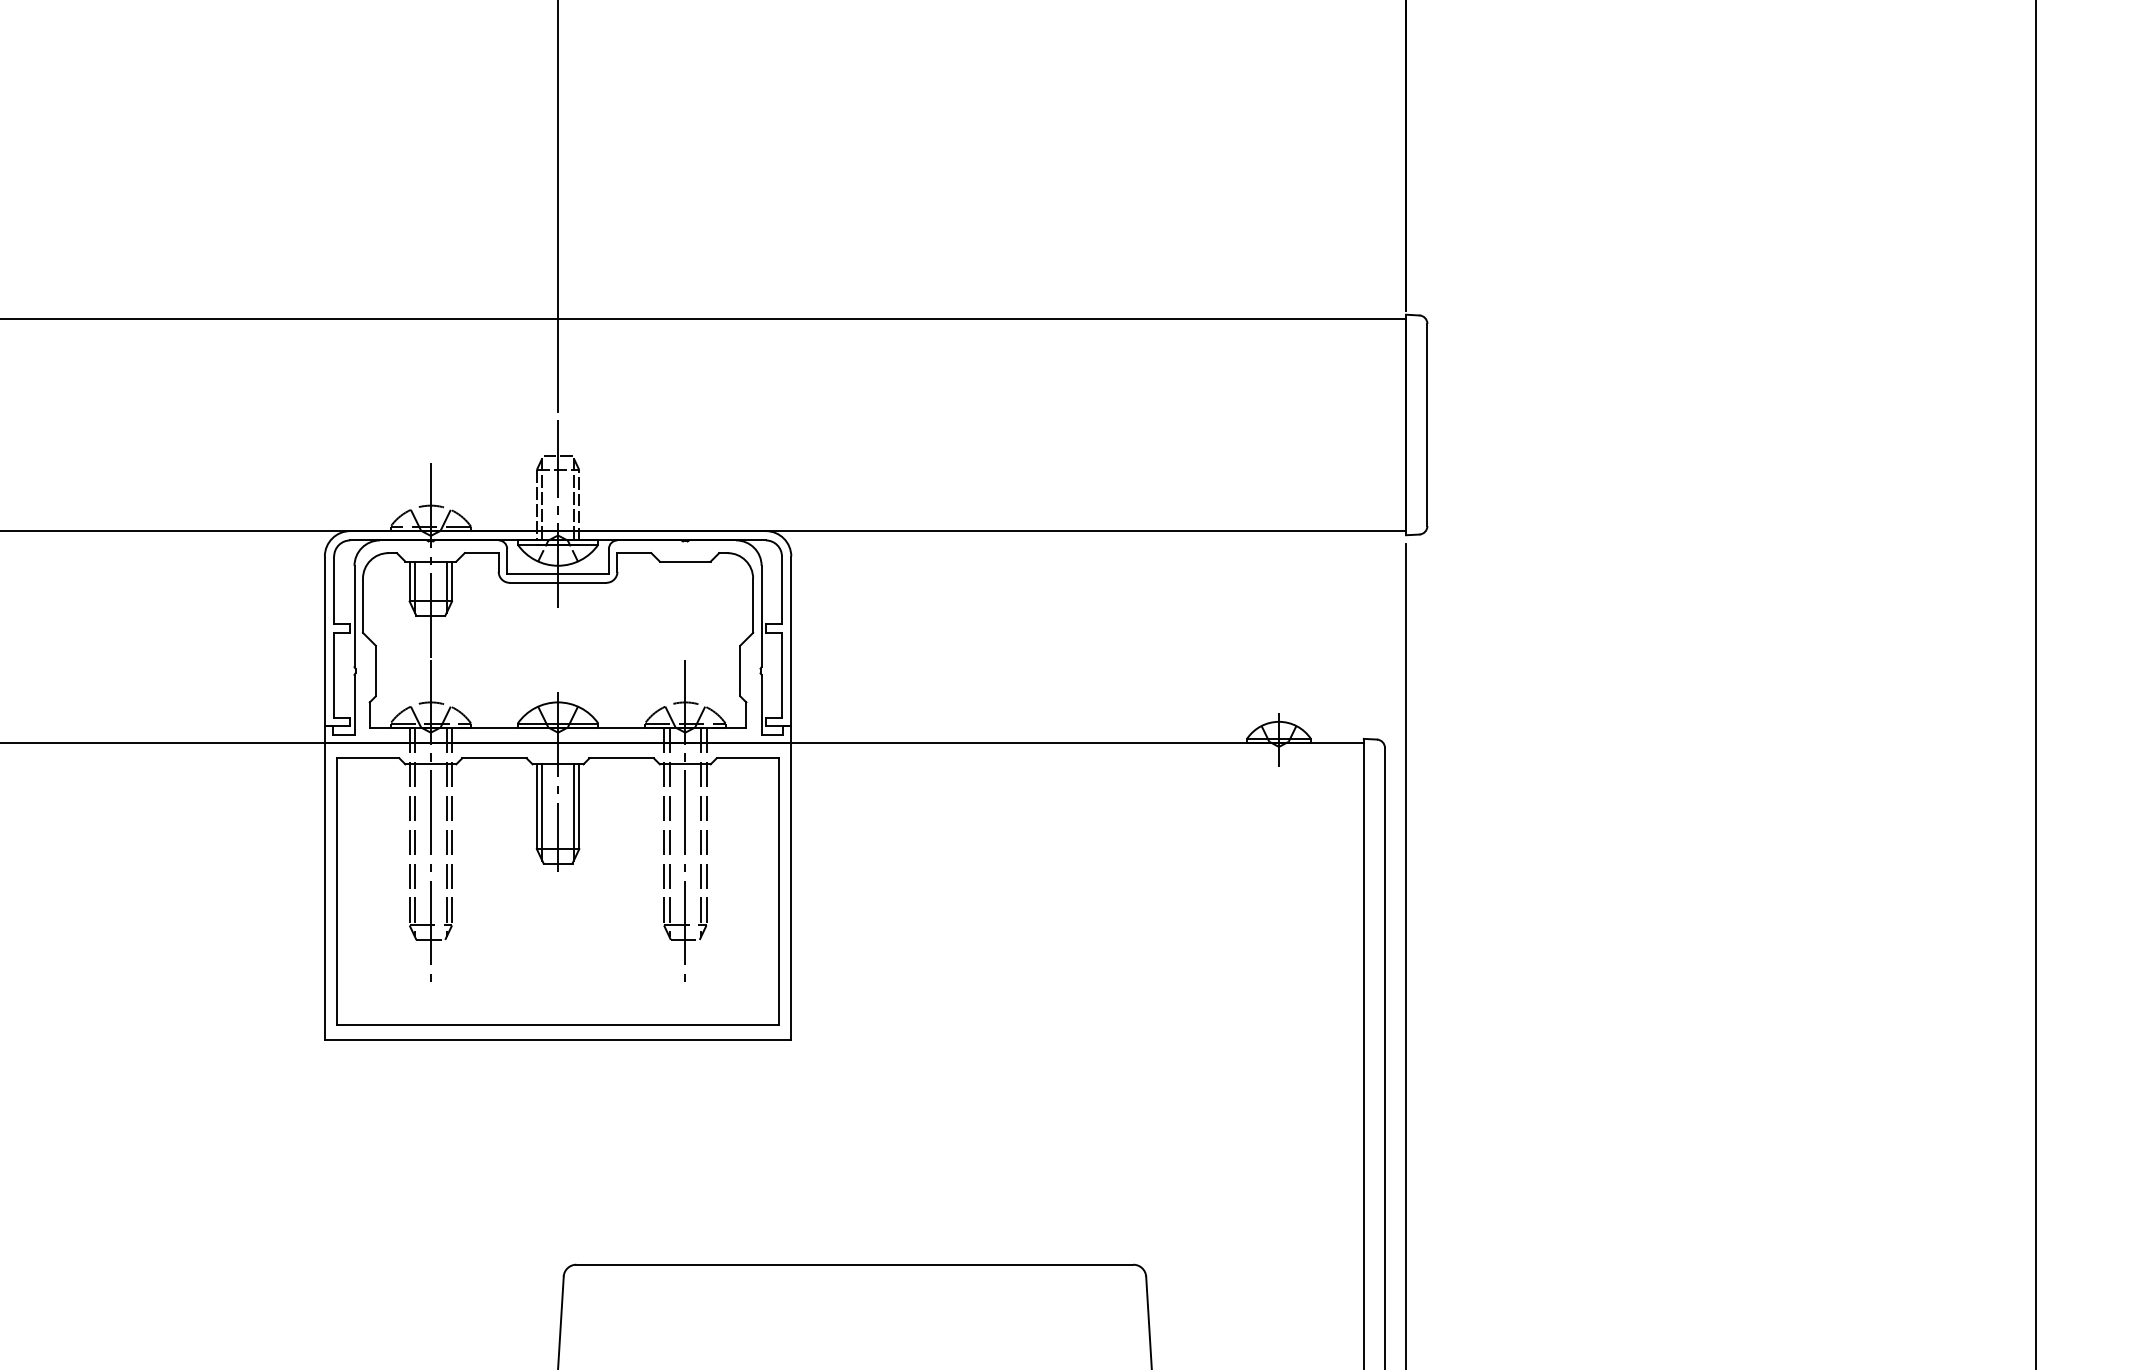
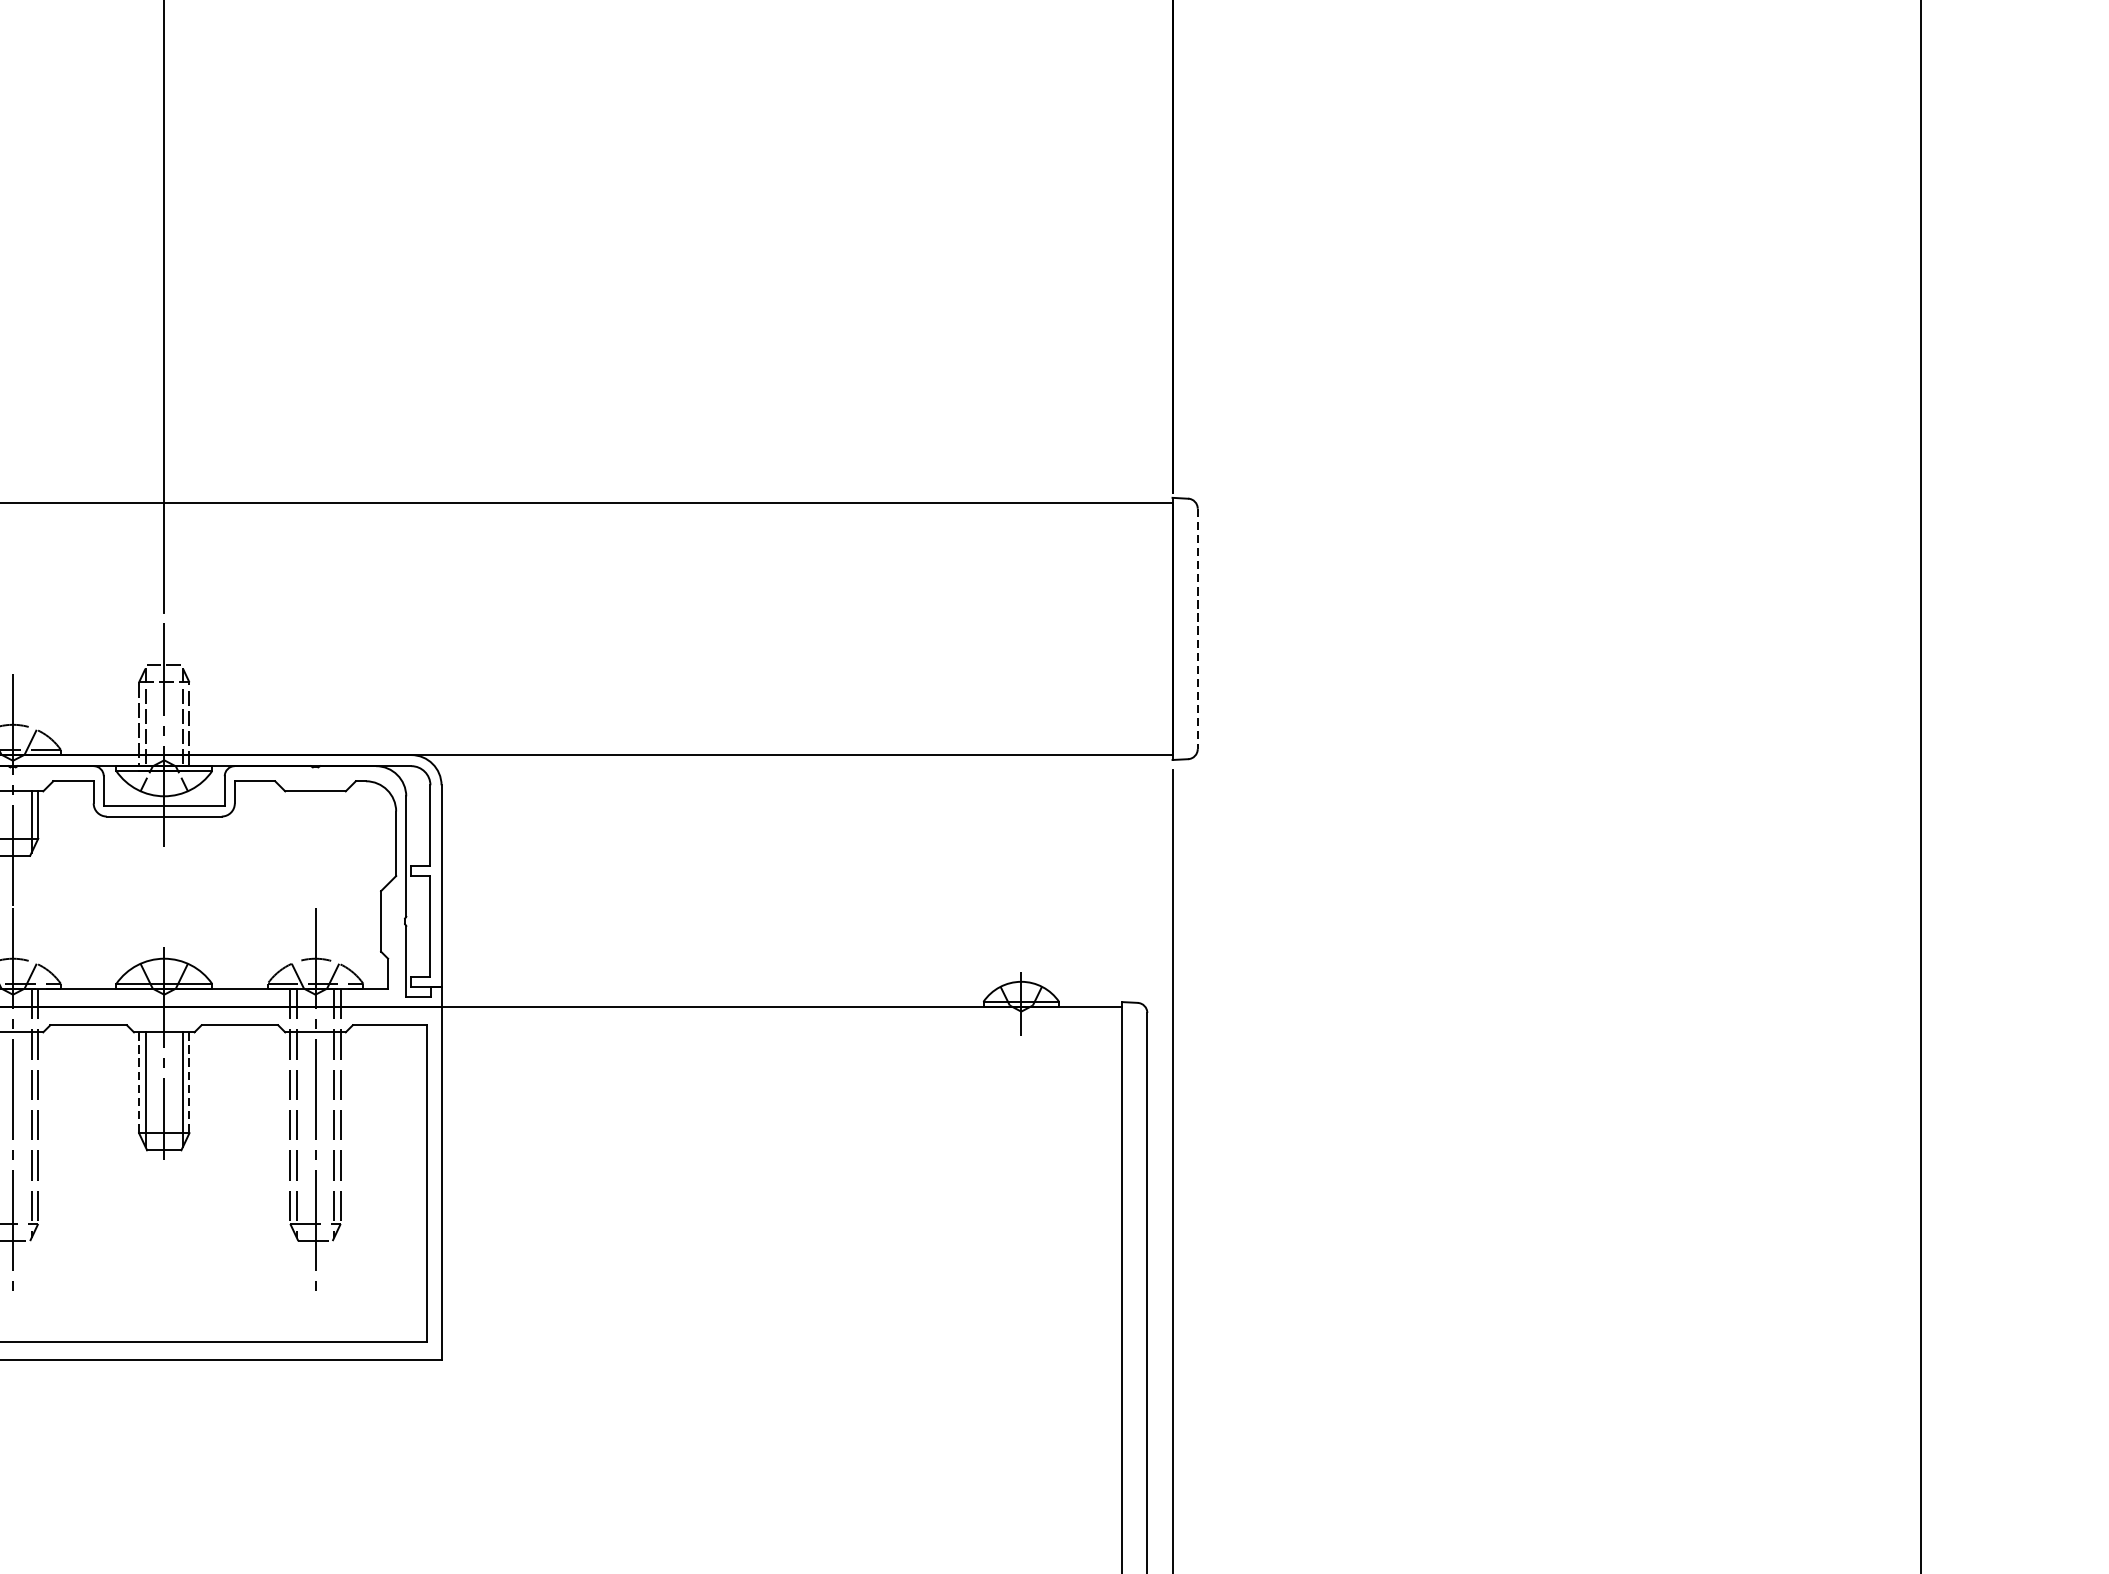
line: (1427, 425) -> (1197, 629), solid -> dashed
line: (536, 807) -> (138, 1083), solid -> dashed
line: (579, 807) -> (189, 1083), solid -> dashed

